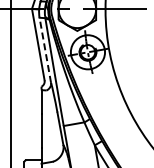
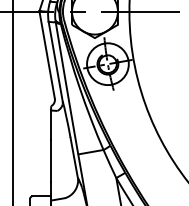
line: (45, 49) -> (55, 60), dashed -> solid

